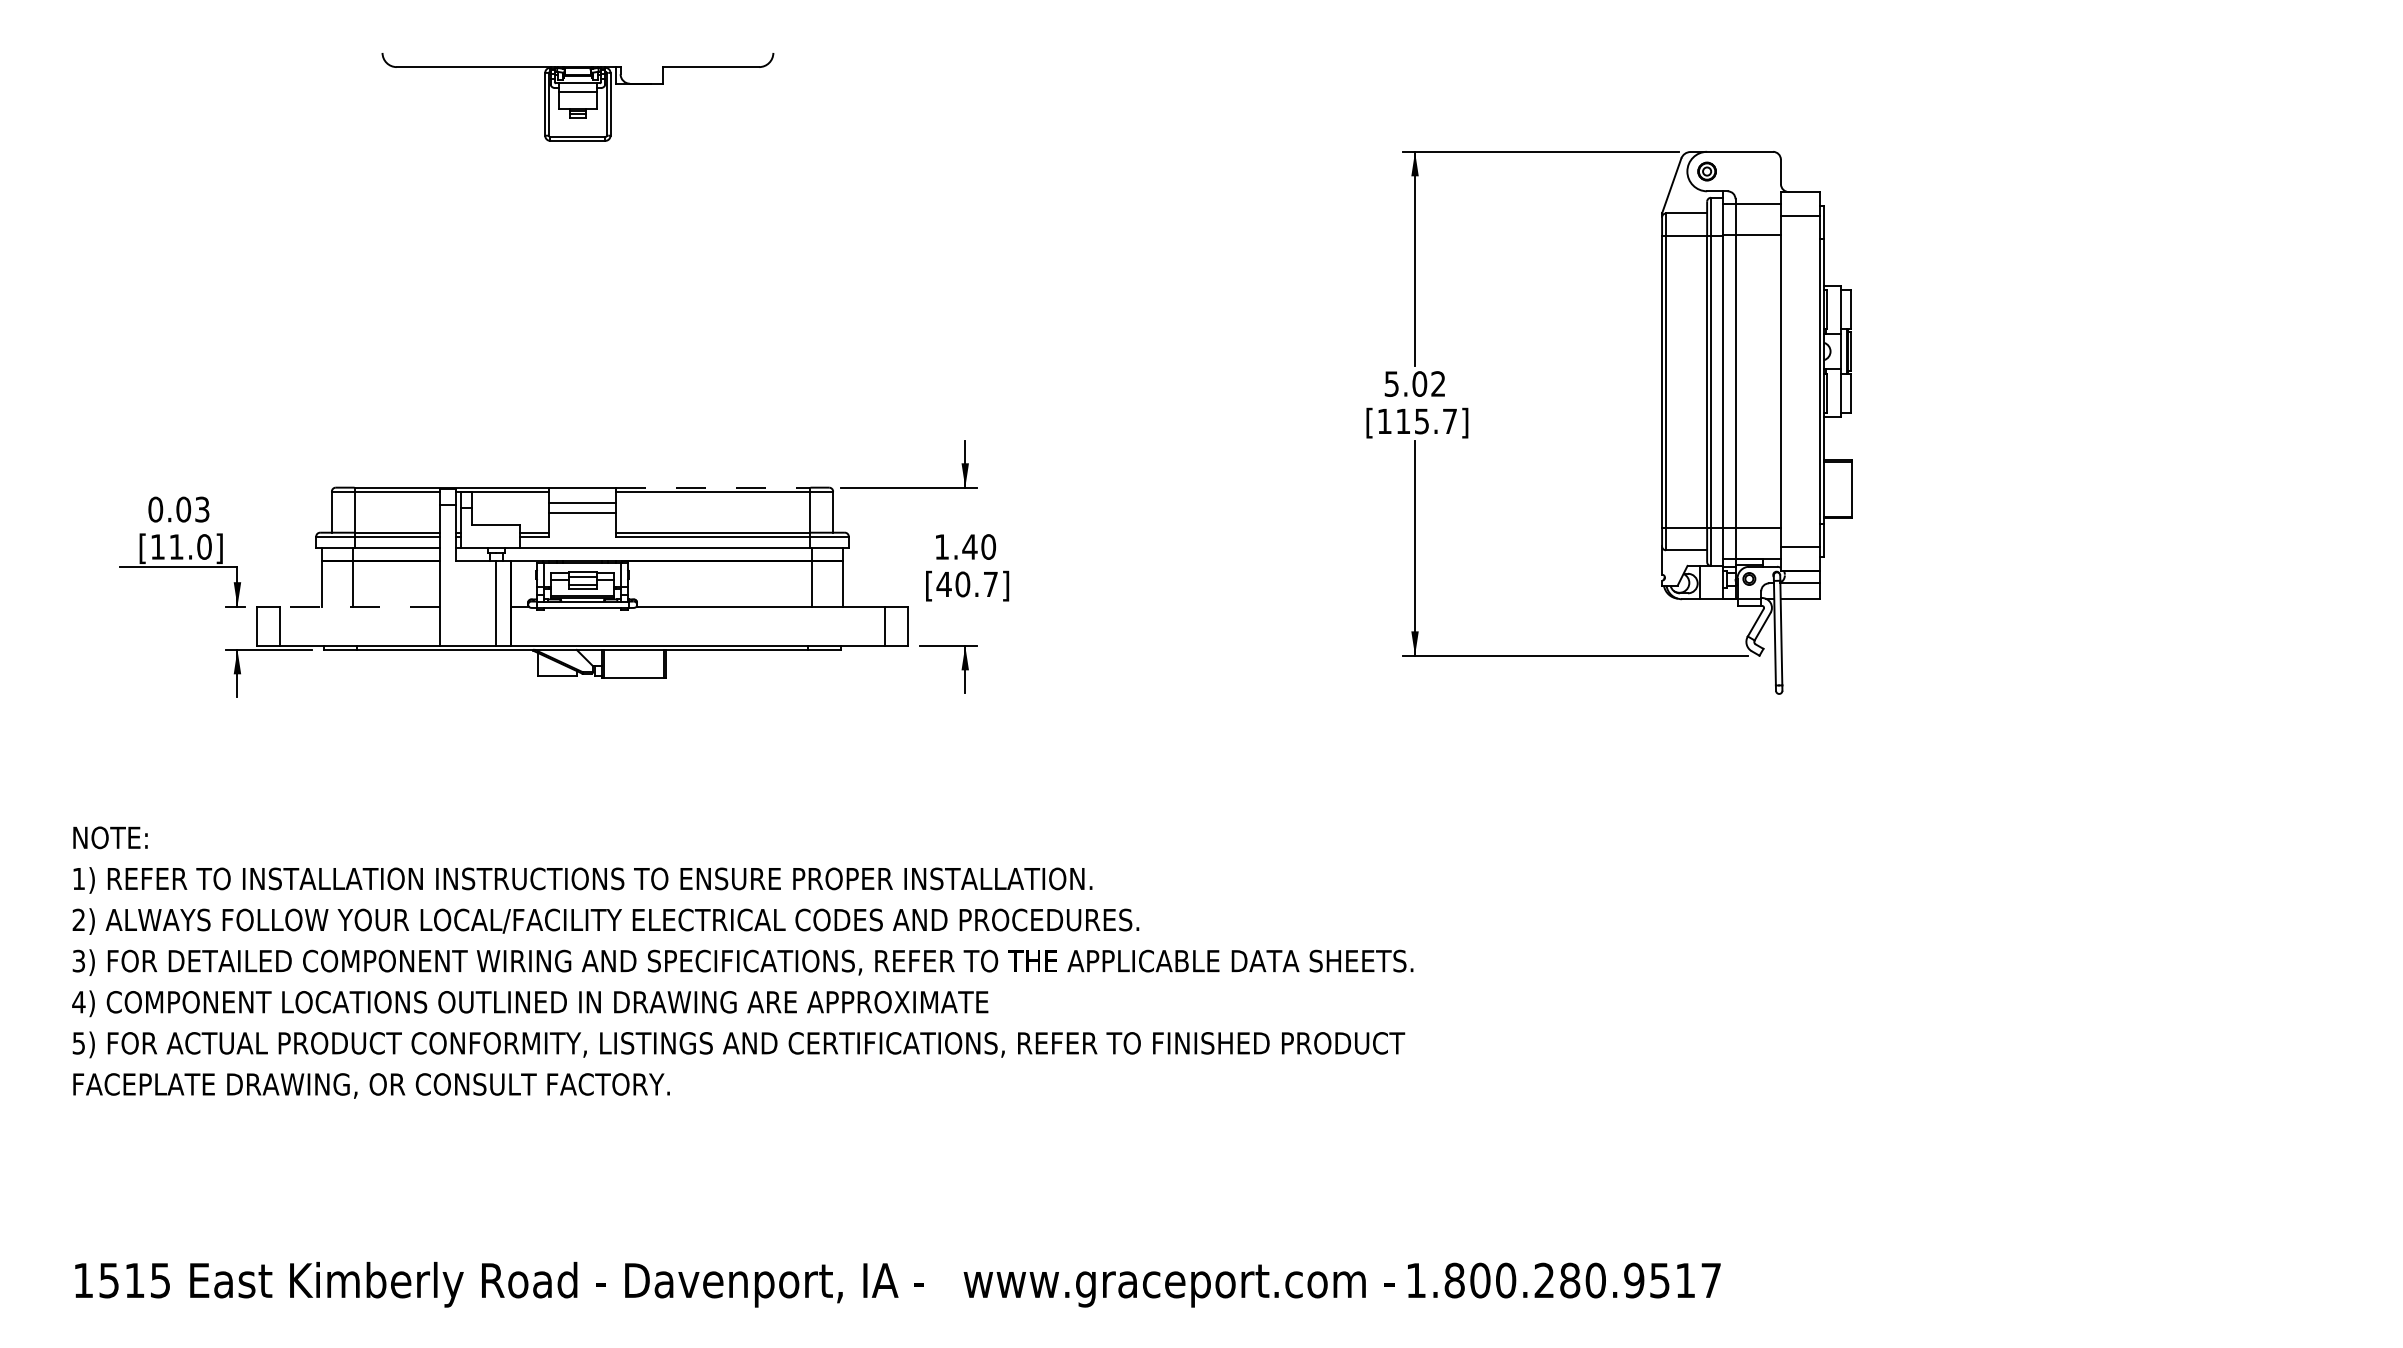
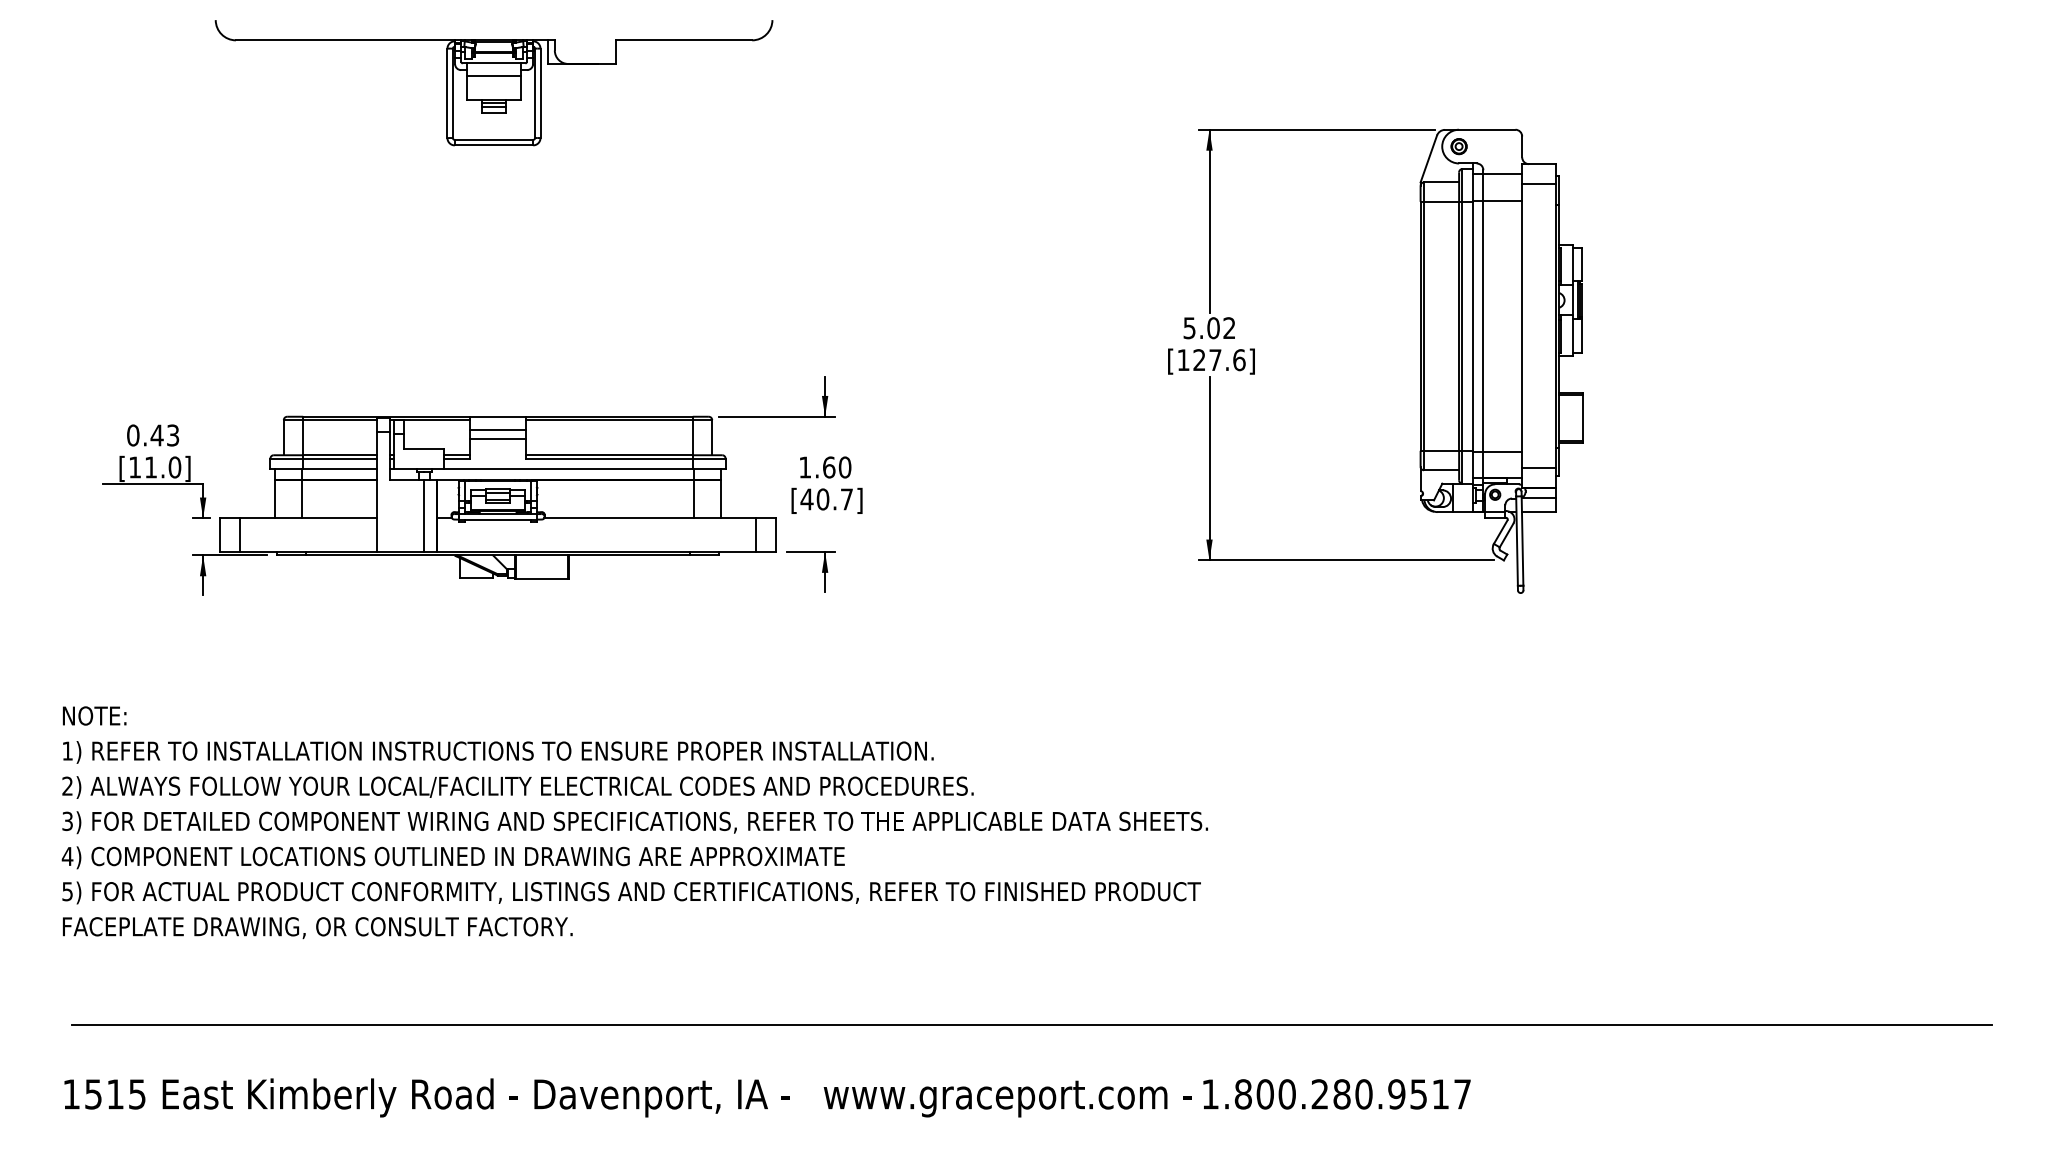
part: (577, 96) -> (493, 82), size x1.67
text: (1426, 421) -> (1219, 360), [115.7] -> [127.6]
line: (713, 487) -> (609, 416), dashed -> solid
text: (183, 509) -> (157, 435), 0.03 -> 0.43
text: (969, 546) -> (828, 467), 1.40 -> 1.60
line: (360, 606) -> (308, 518), dashed -> solid
line: (1207, 1199) -> (1032, 1025), added

